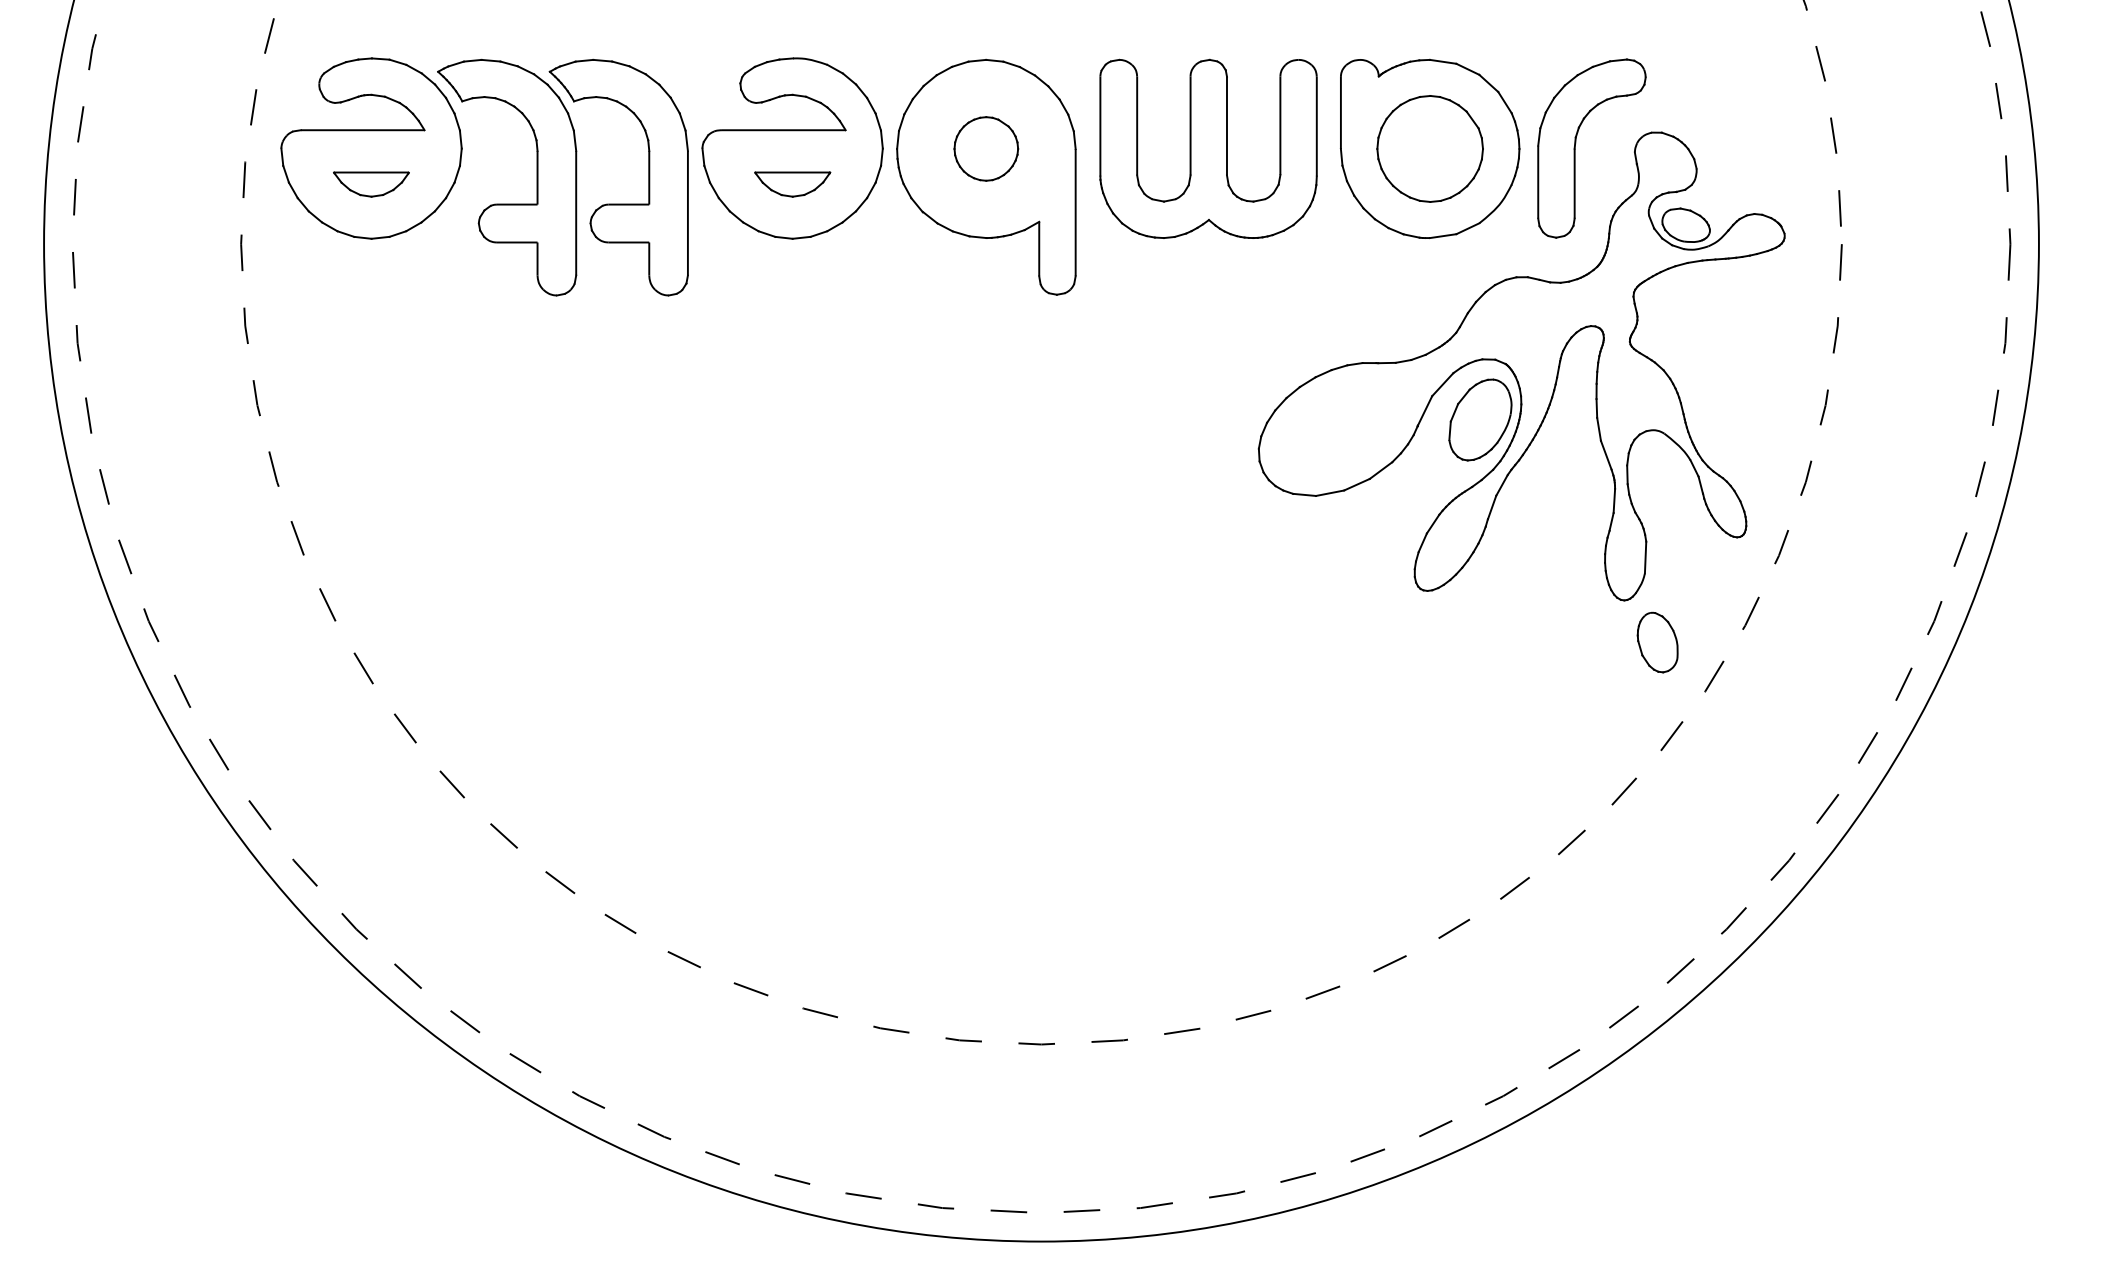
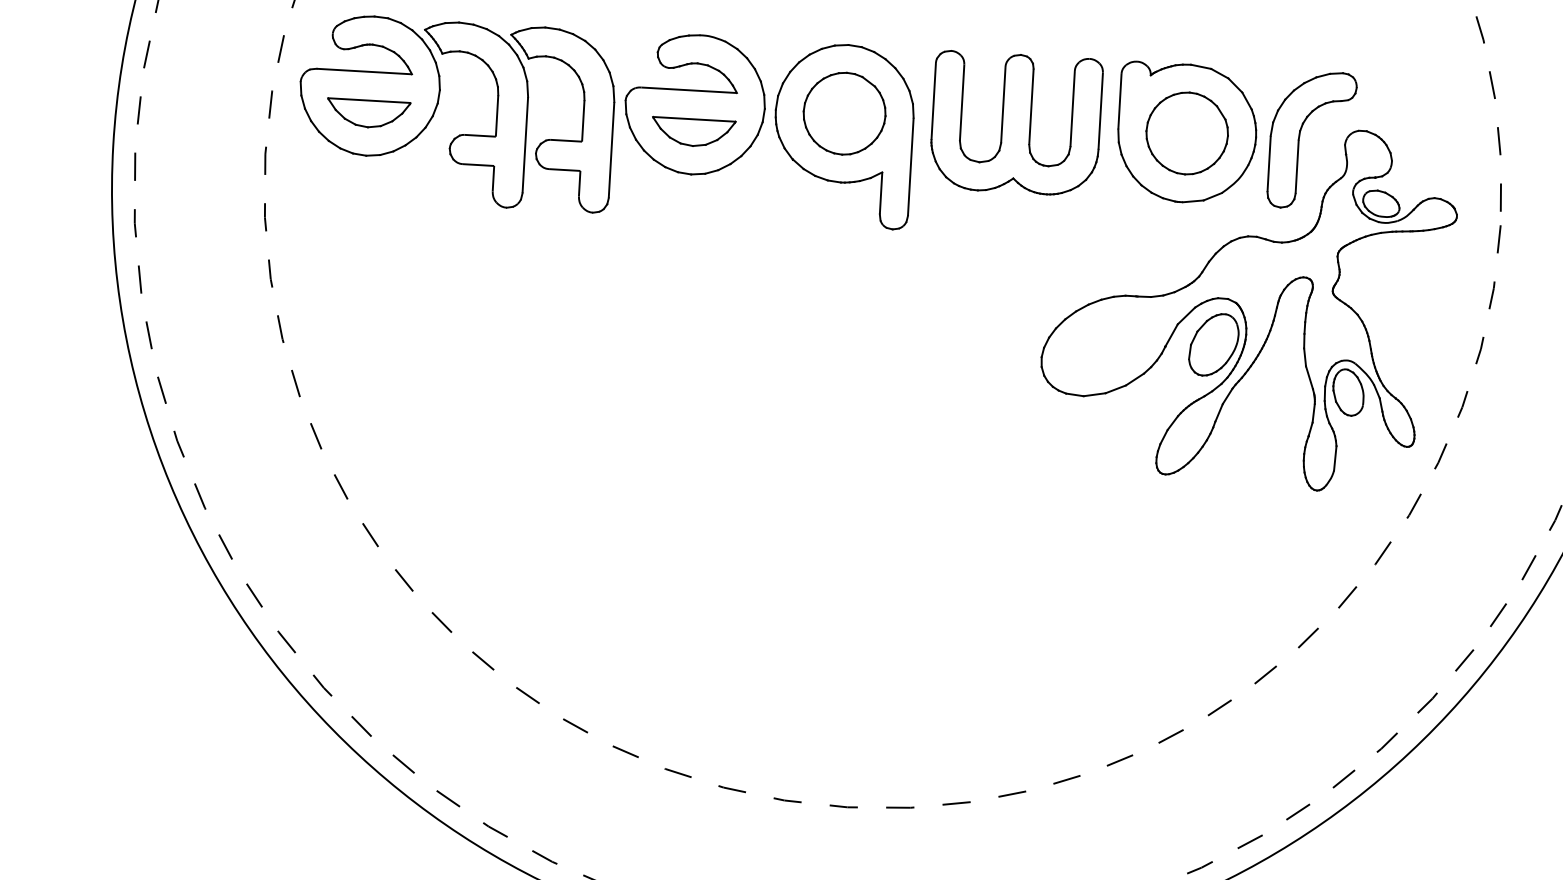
part: (986, 148) -> (844, 113), size x1.67
part: (371, 184) -> (368, 113), size x1.43
part: (792, 184) -> (693, 132), size x1.43
part: (1657, 642) -> (1348, 392), moved

